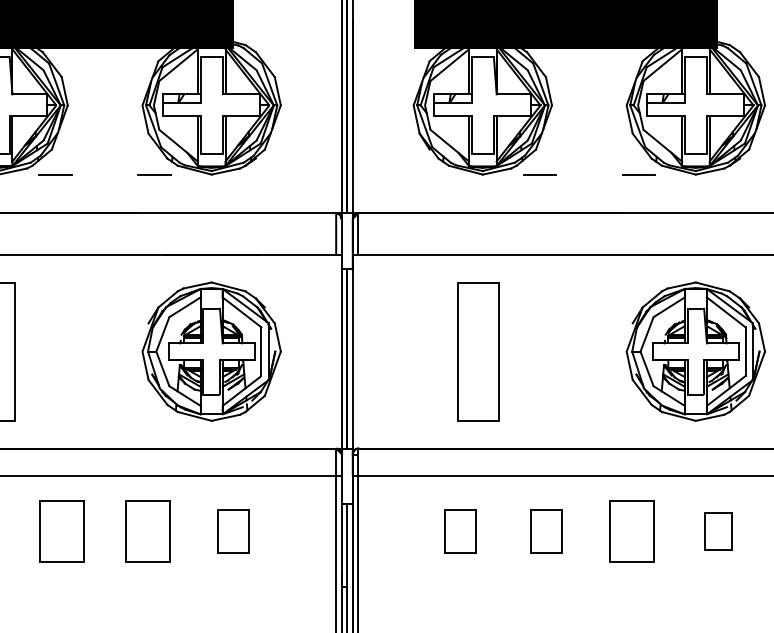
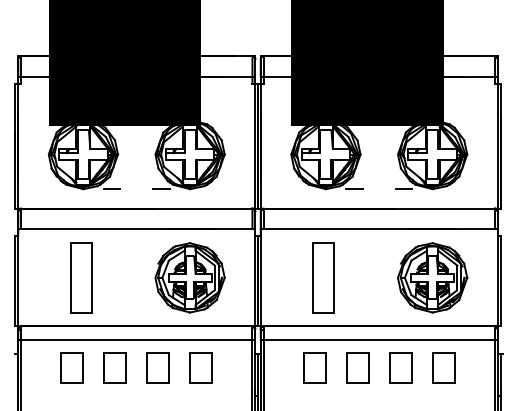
part: (232, 530) -> (200, 367), size x1.43
part: (460, 530) -> (314, 367), size x1.43
part: (545, 530) -> (357, 367), size x1.43
part: (717, 530) -> (443, 367), size x1.67

